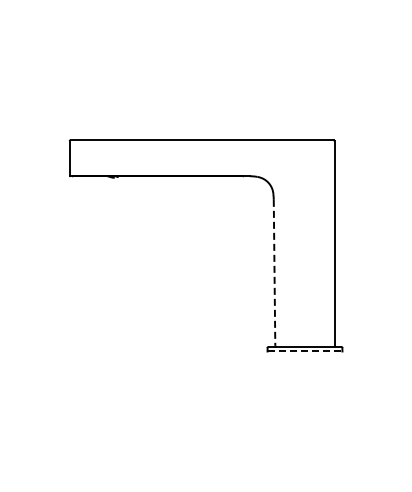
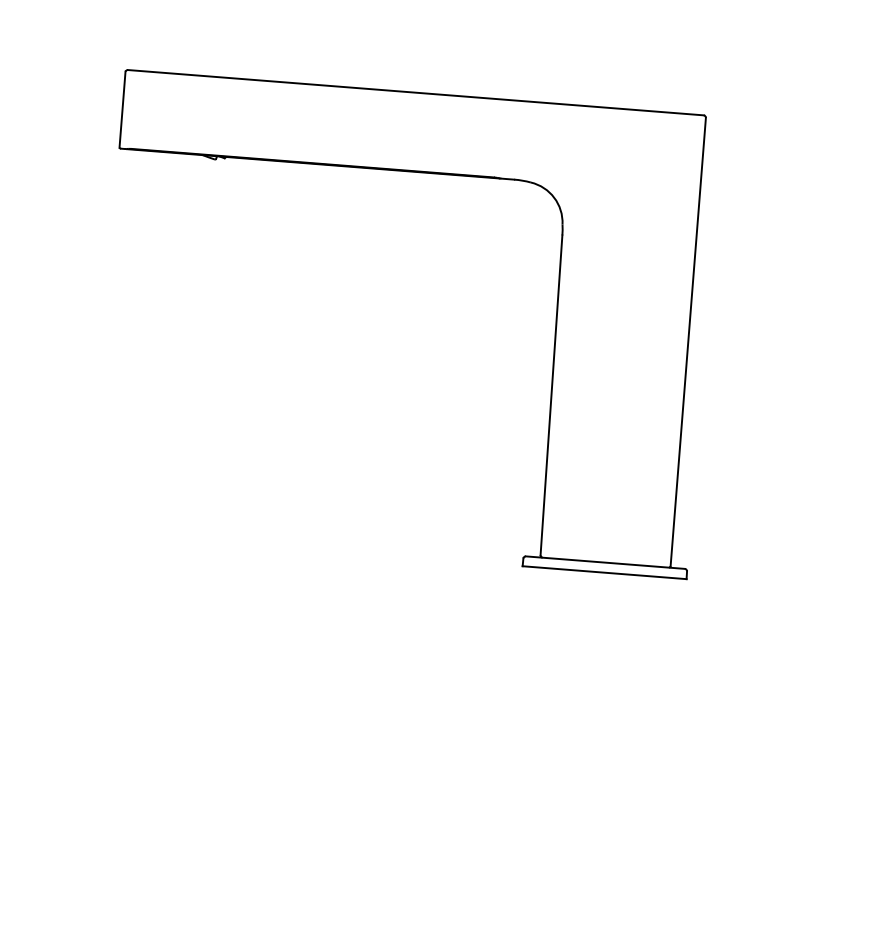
line: (274, 272) -> (551, 394), dashed -> solid
line: (305, 351) -> (605, 572), dashed -> solid

